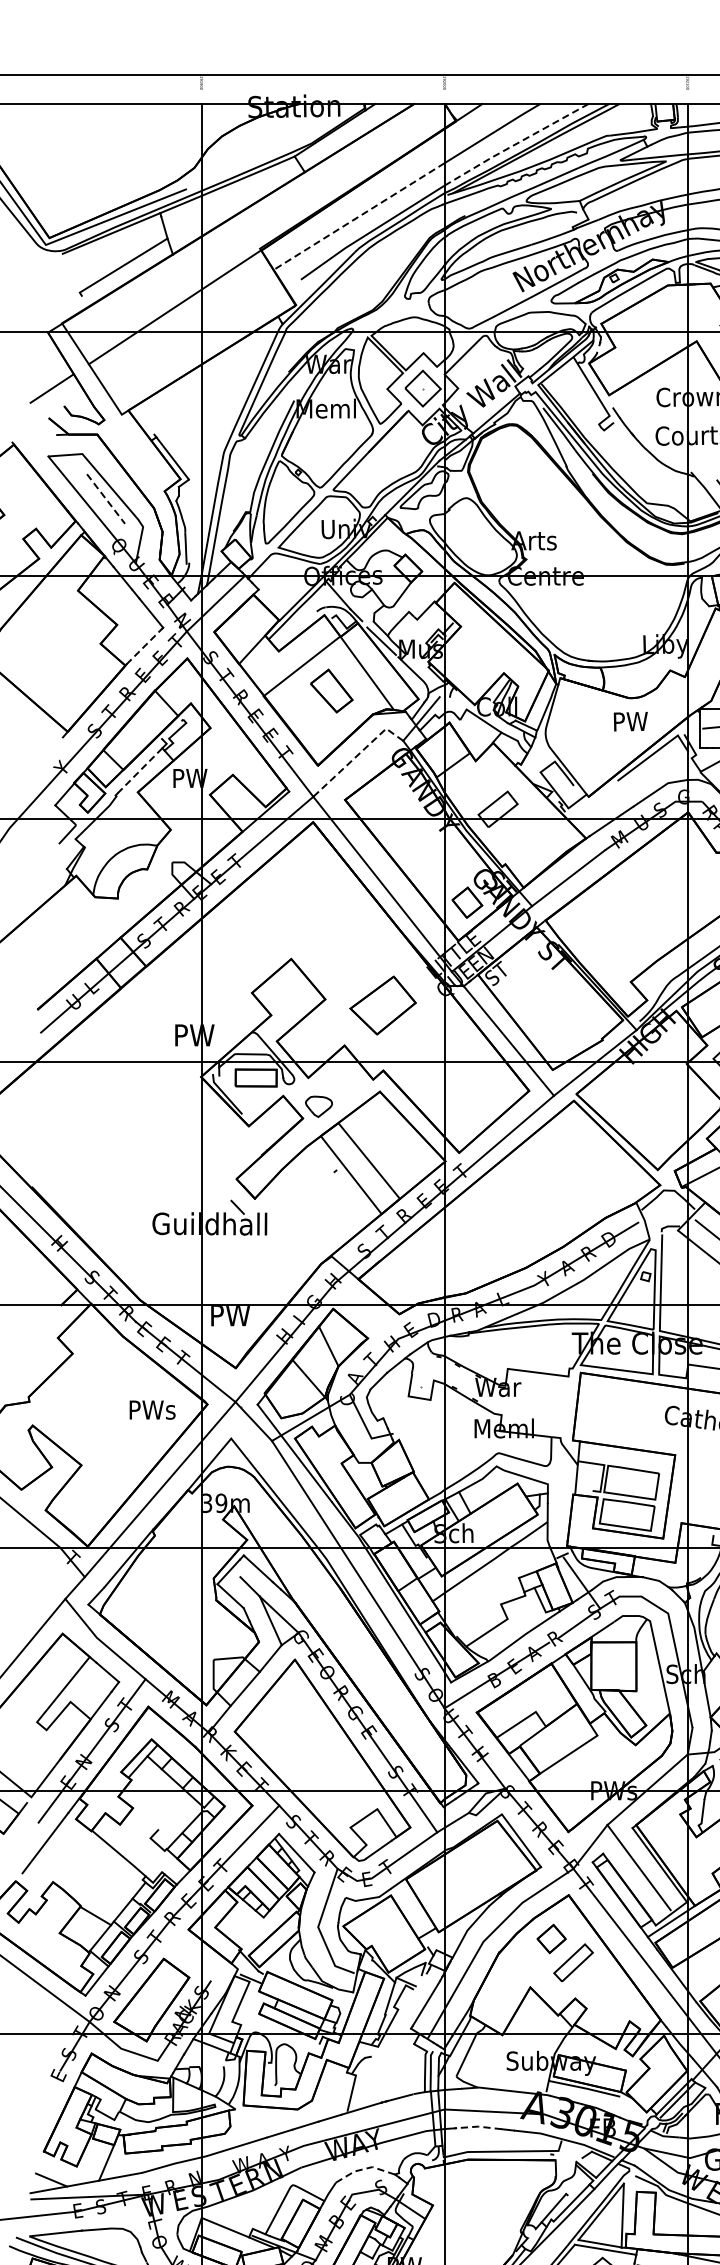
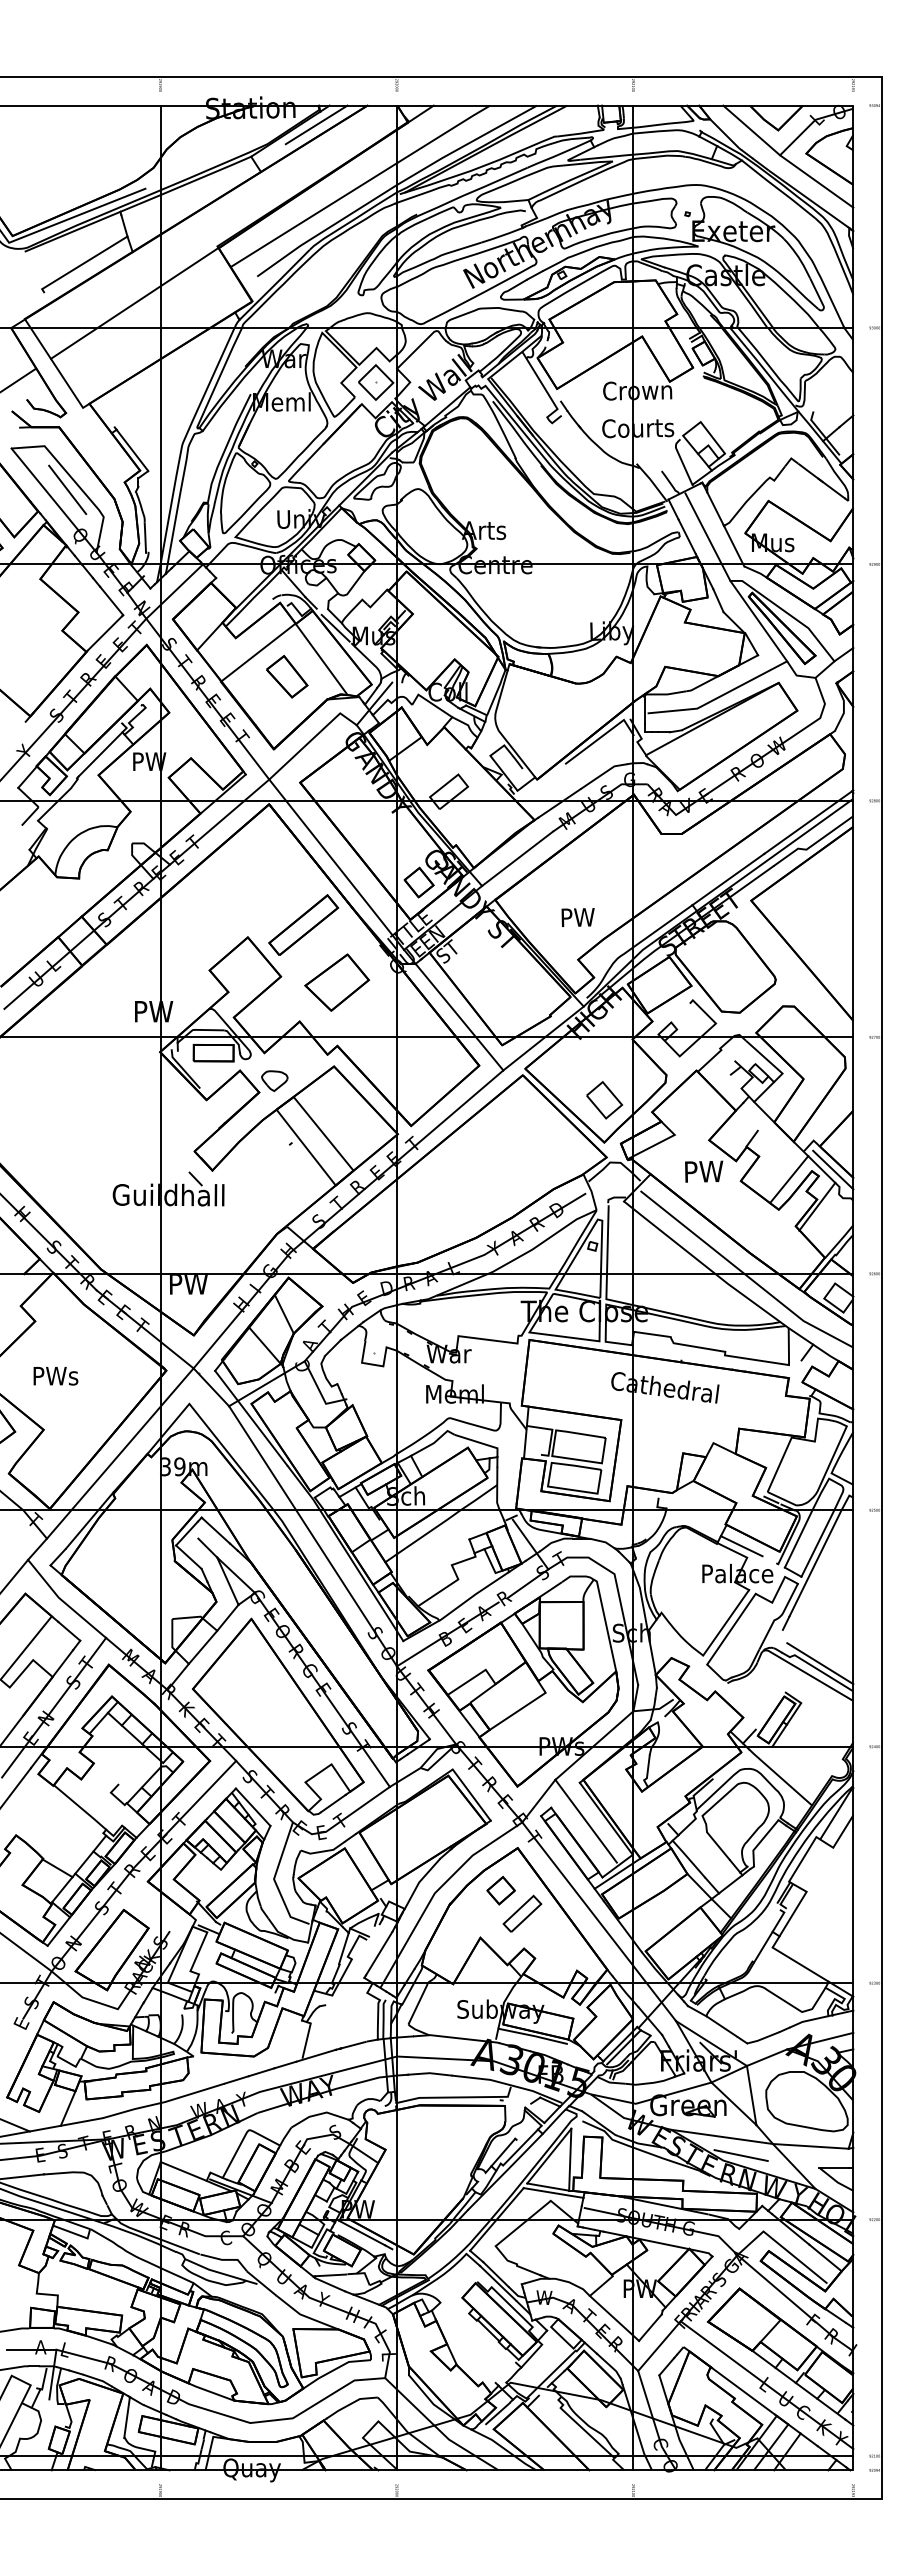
line: (361, 123) -> (316, 124), added
line: (516, 143) -> (466, 144), dashed -> solid
line: (359, 215) -> (314, 214), dashed -> solid
line: (105, 499) -> (67, 490), dashed -> solid
line: (143, 646) -> (104, 633), dashed -> solid
text: (630, 721) -> (577, 917), moved
line: (357, 755) -> (312, 739), dashed -> solid
line: (139, 771) -> (100, 754), dashed -> solid
part: (348, 945) -> (303, 924), added
part: (657, 1126) -> (604, 1100), added
text: (152, 1410) -> (55, 1376), moved
line: (478, 2126) -> (429, 2073), dashed -> solid
line: (364, 2169) -> (319, 2114), dashed -> solid

